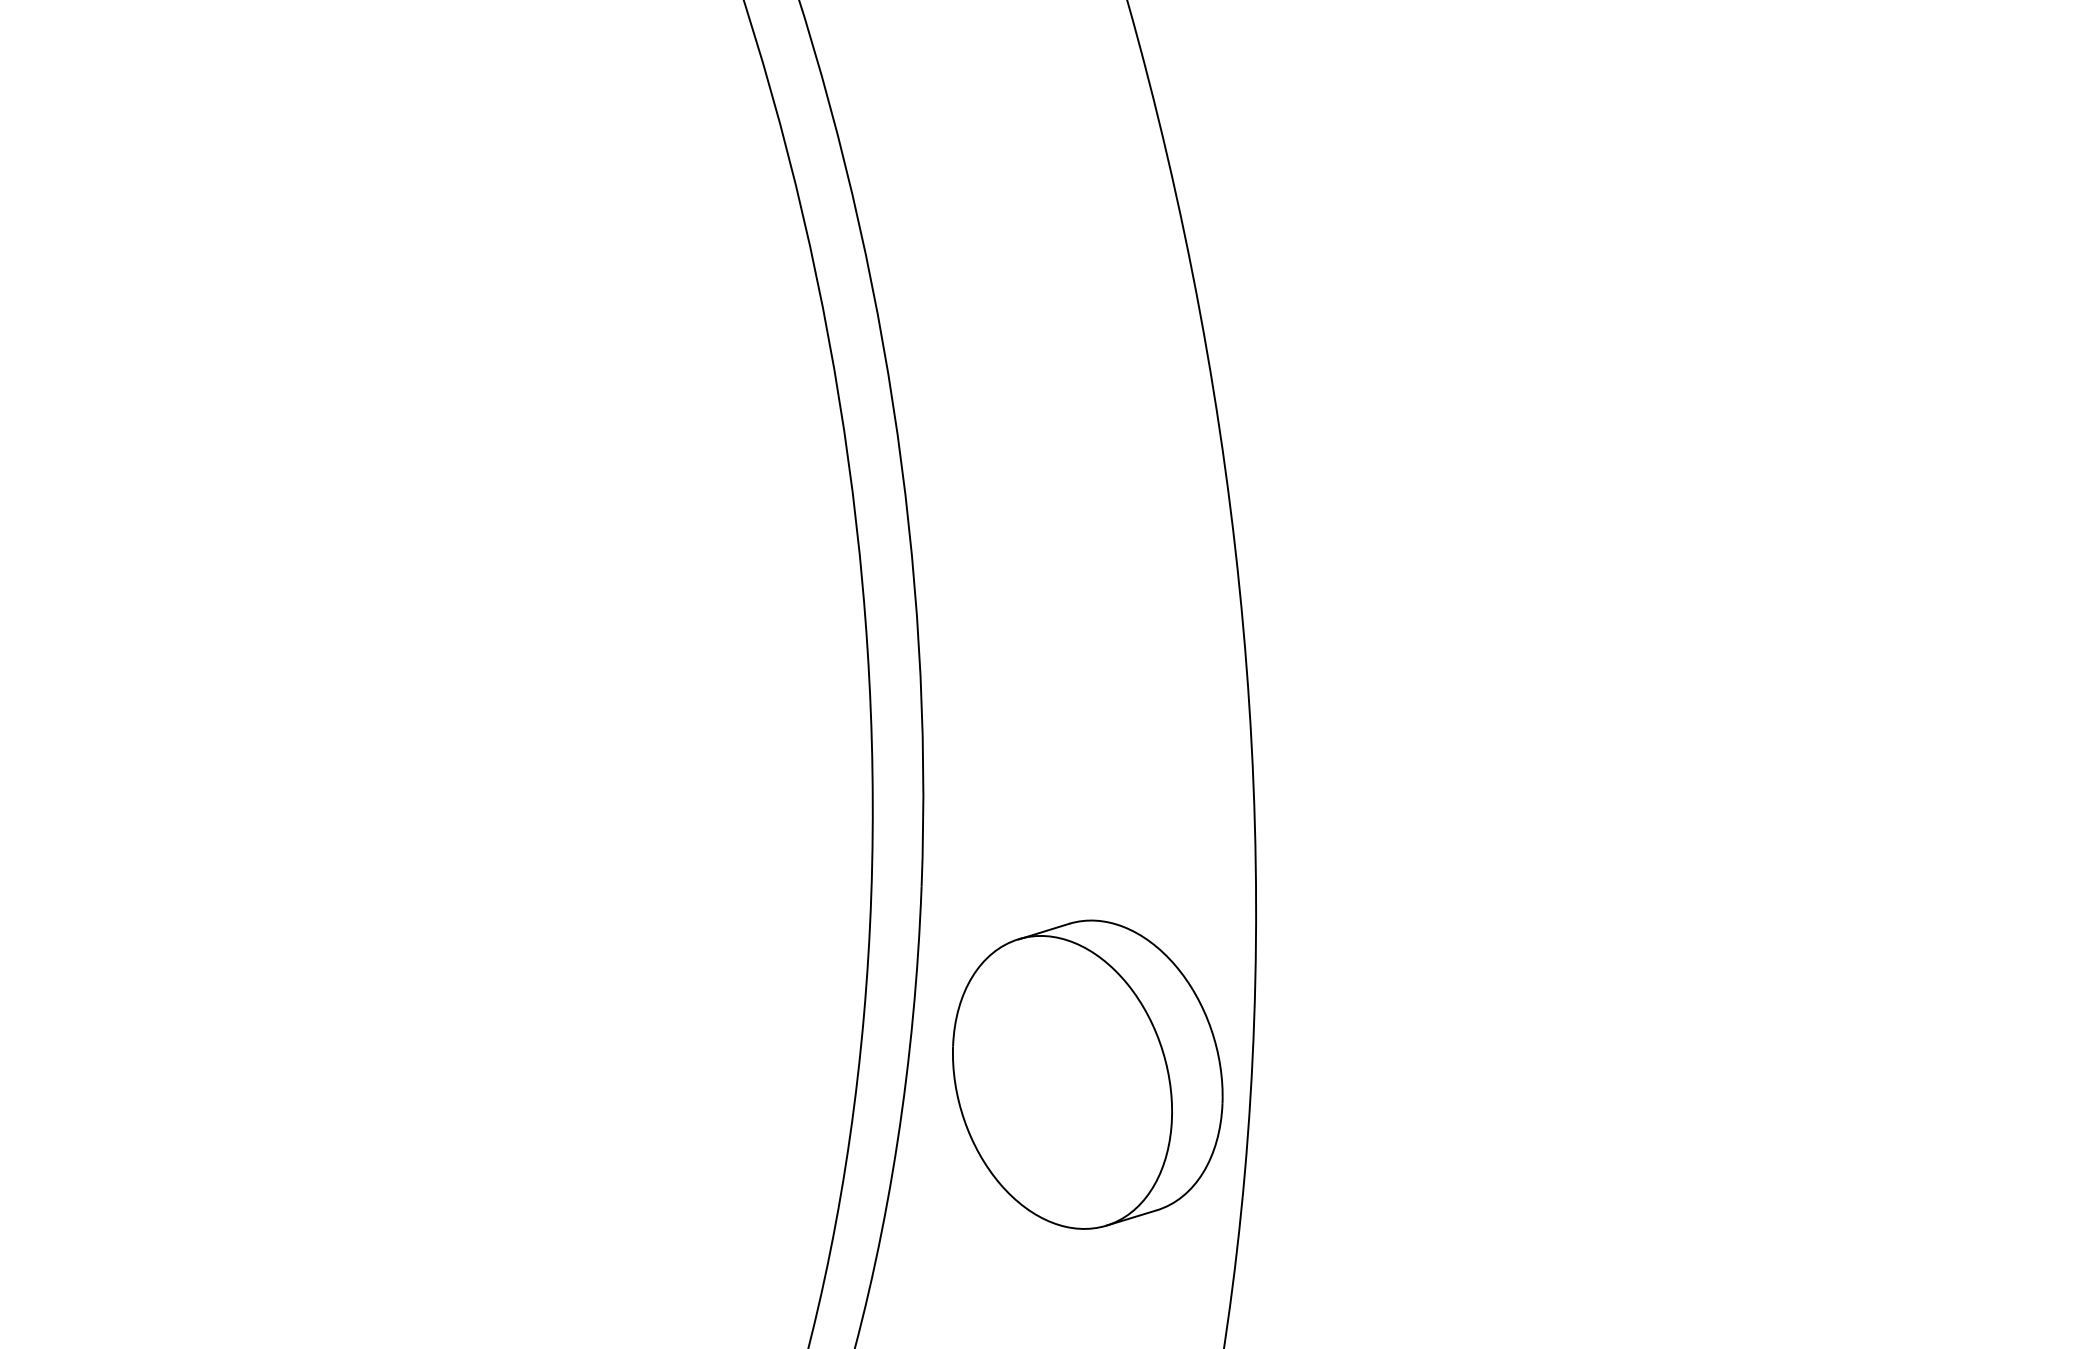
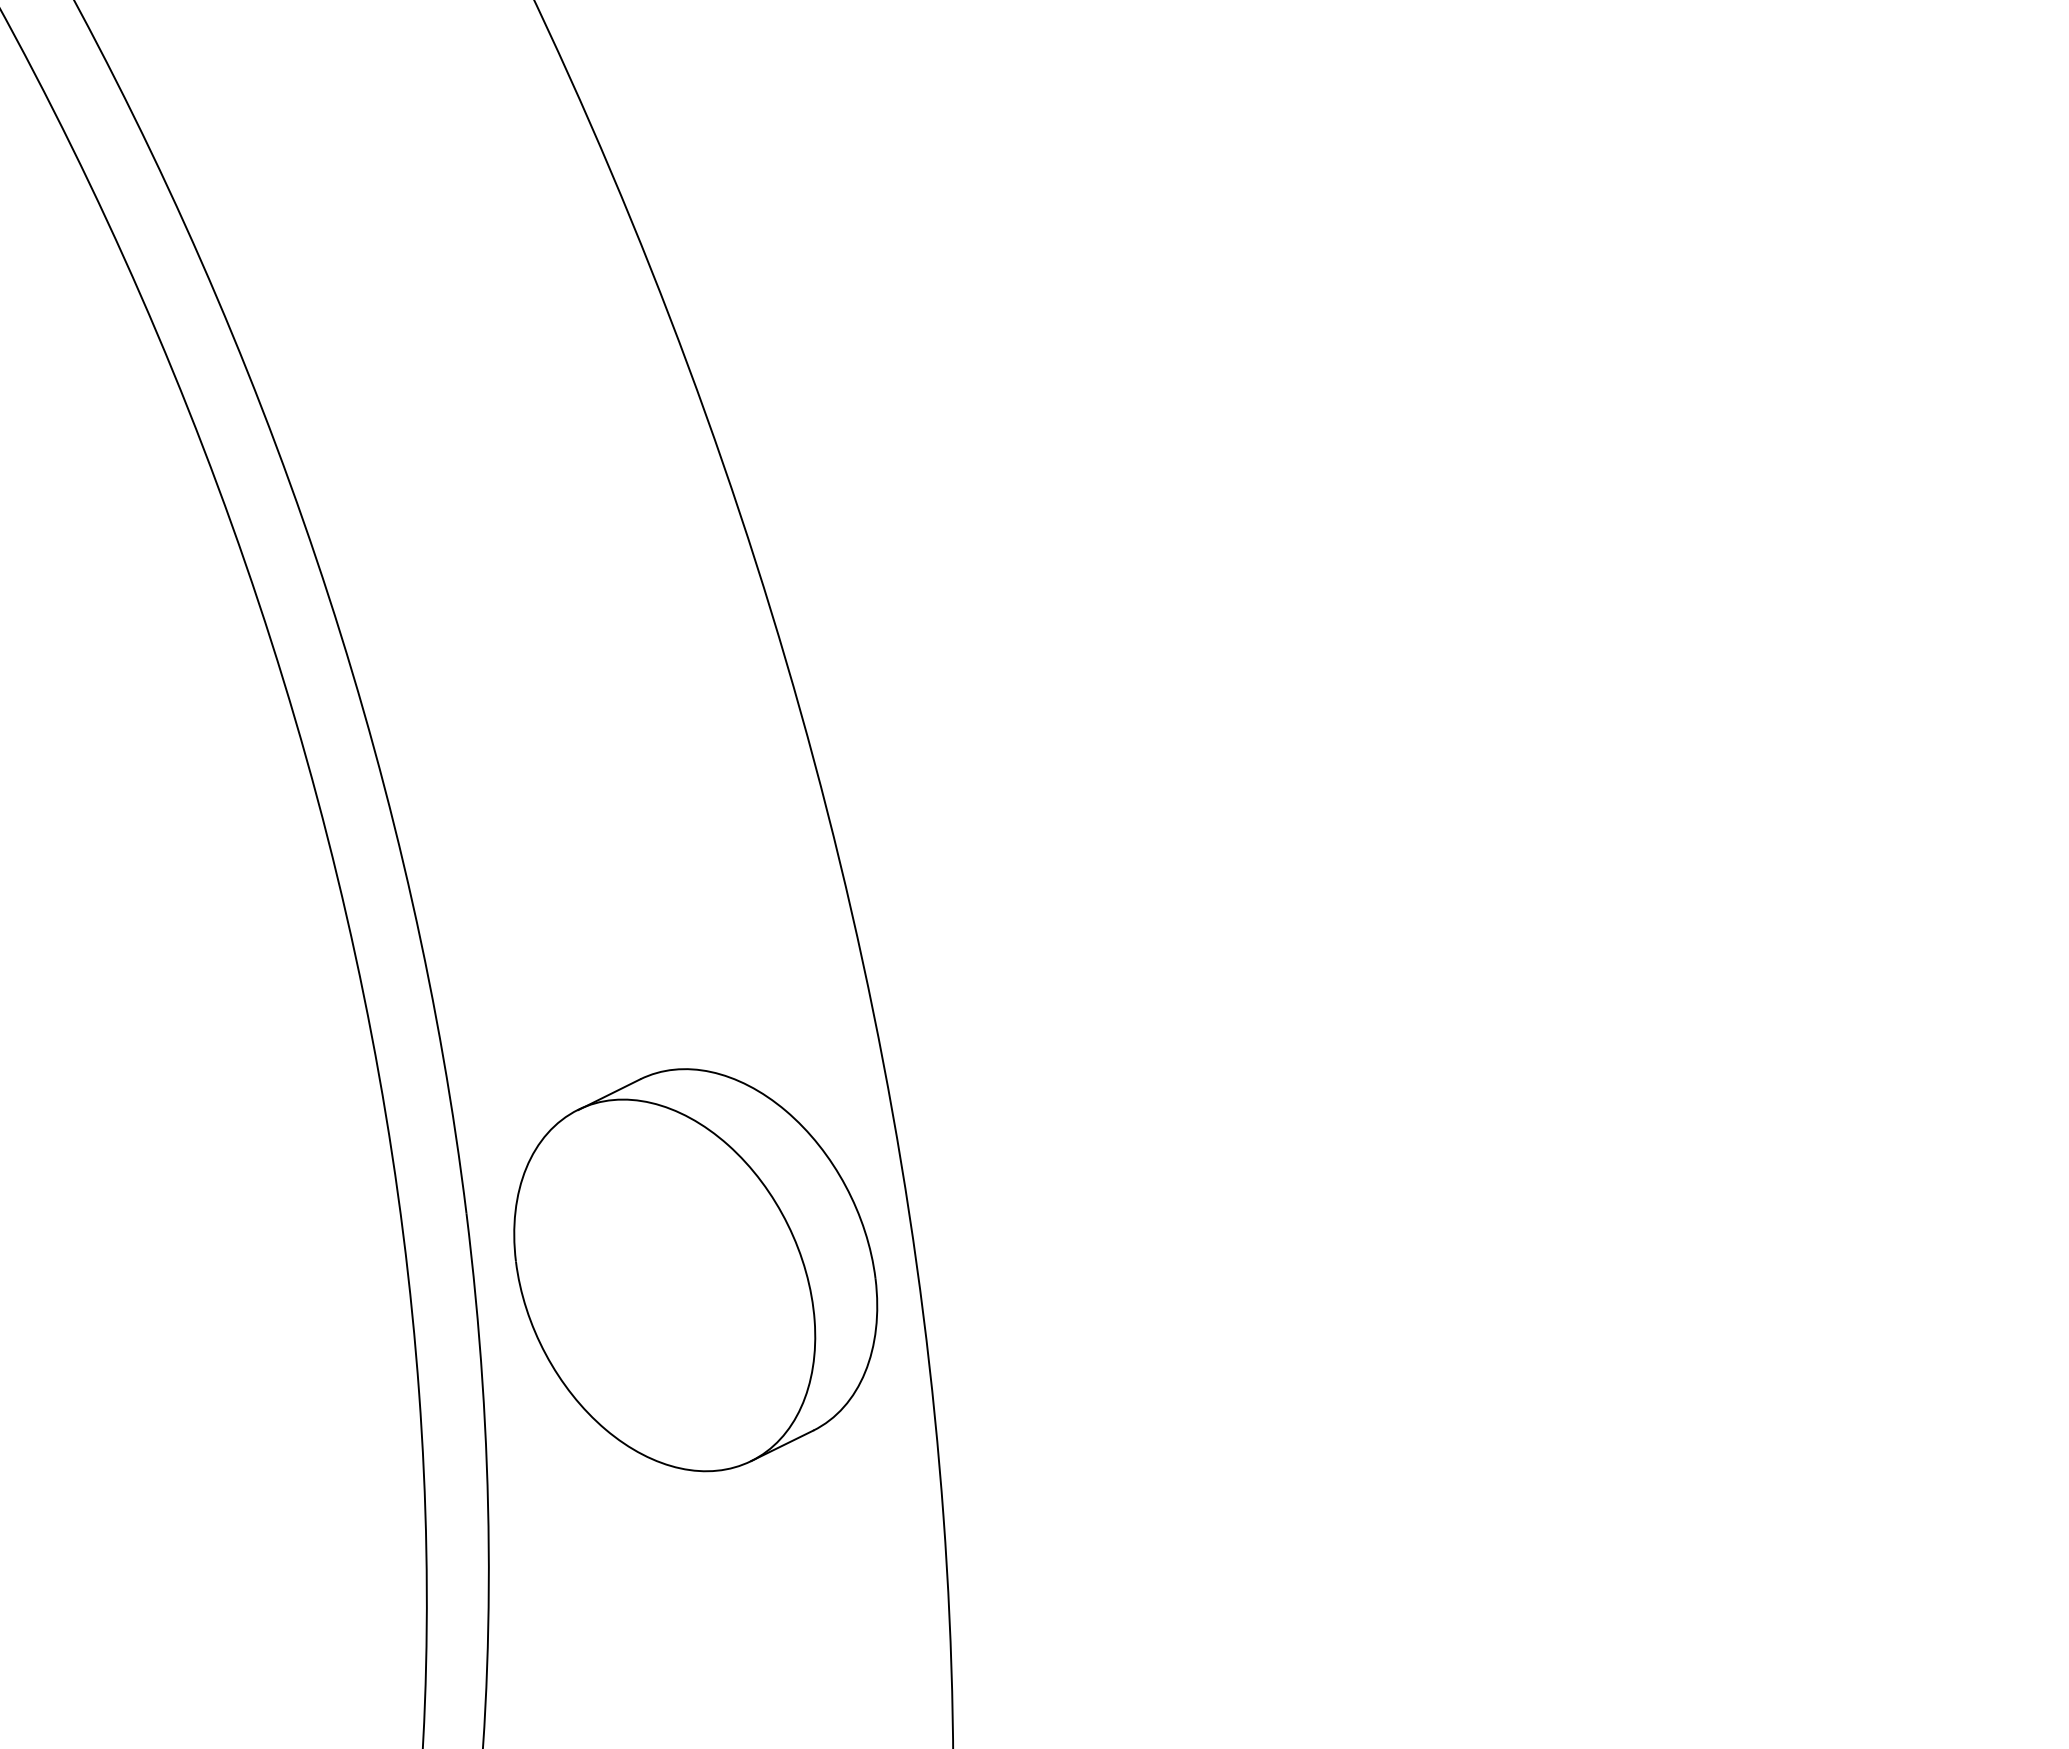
part: (1087, 1074) -> (695, 1269), moved

